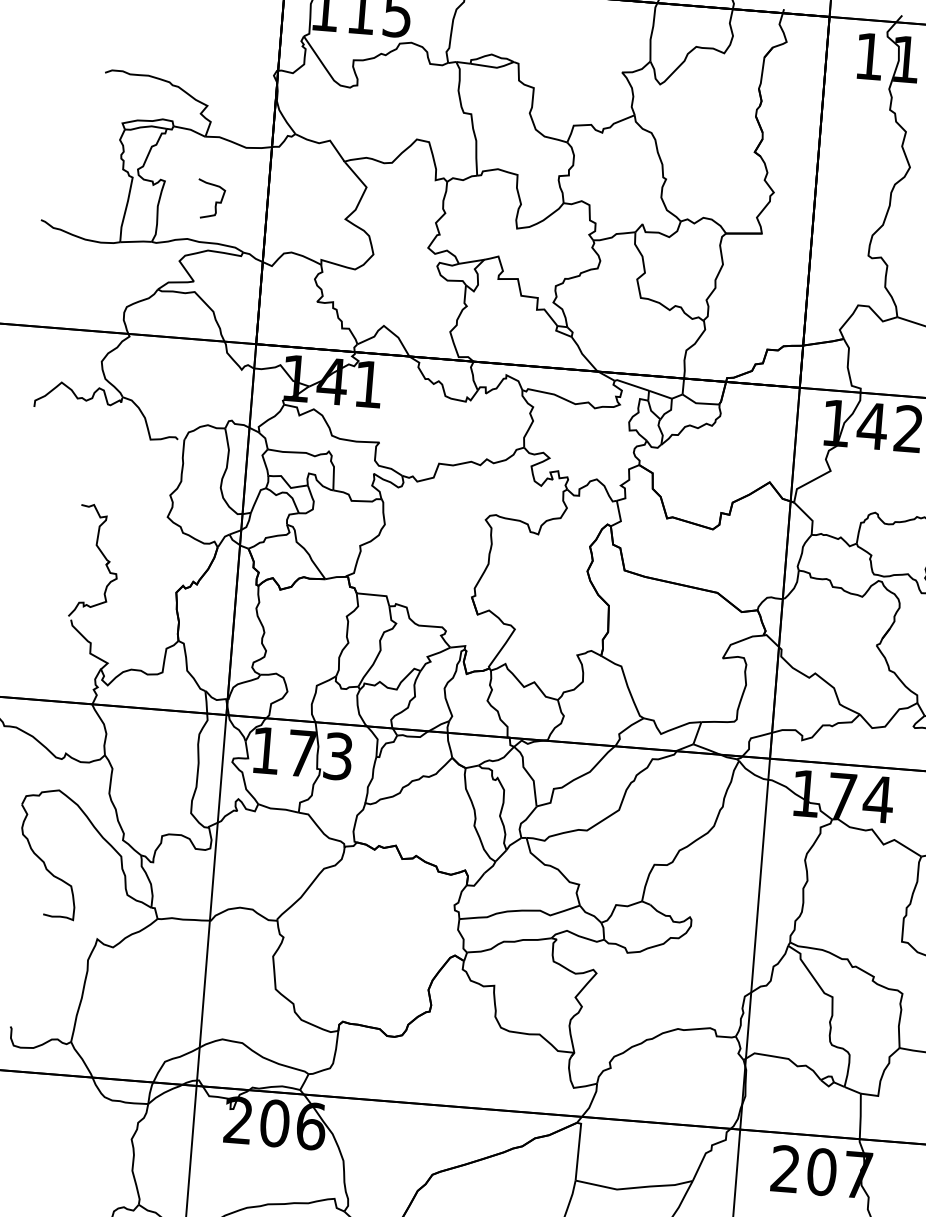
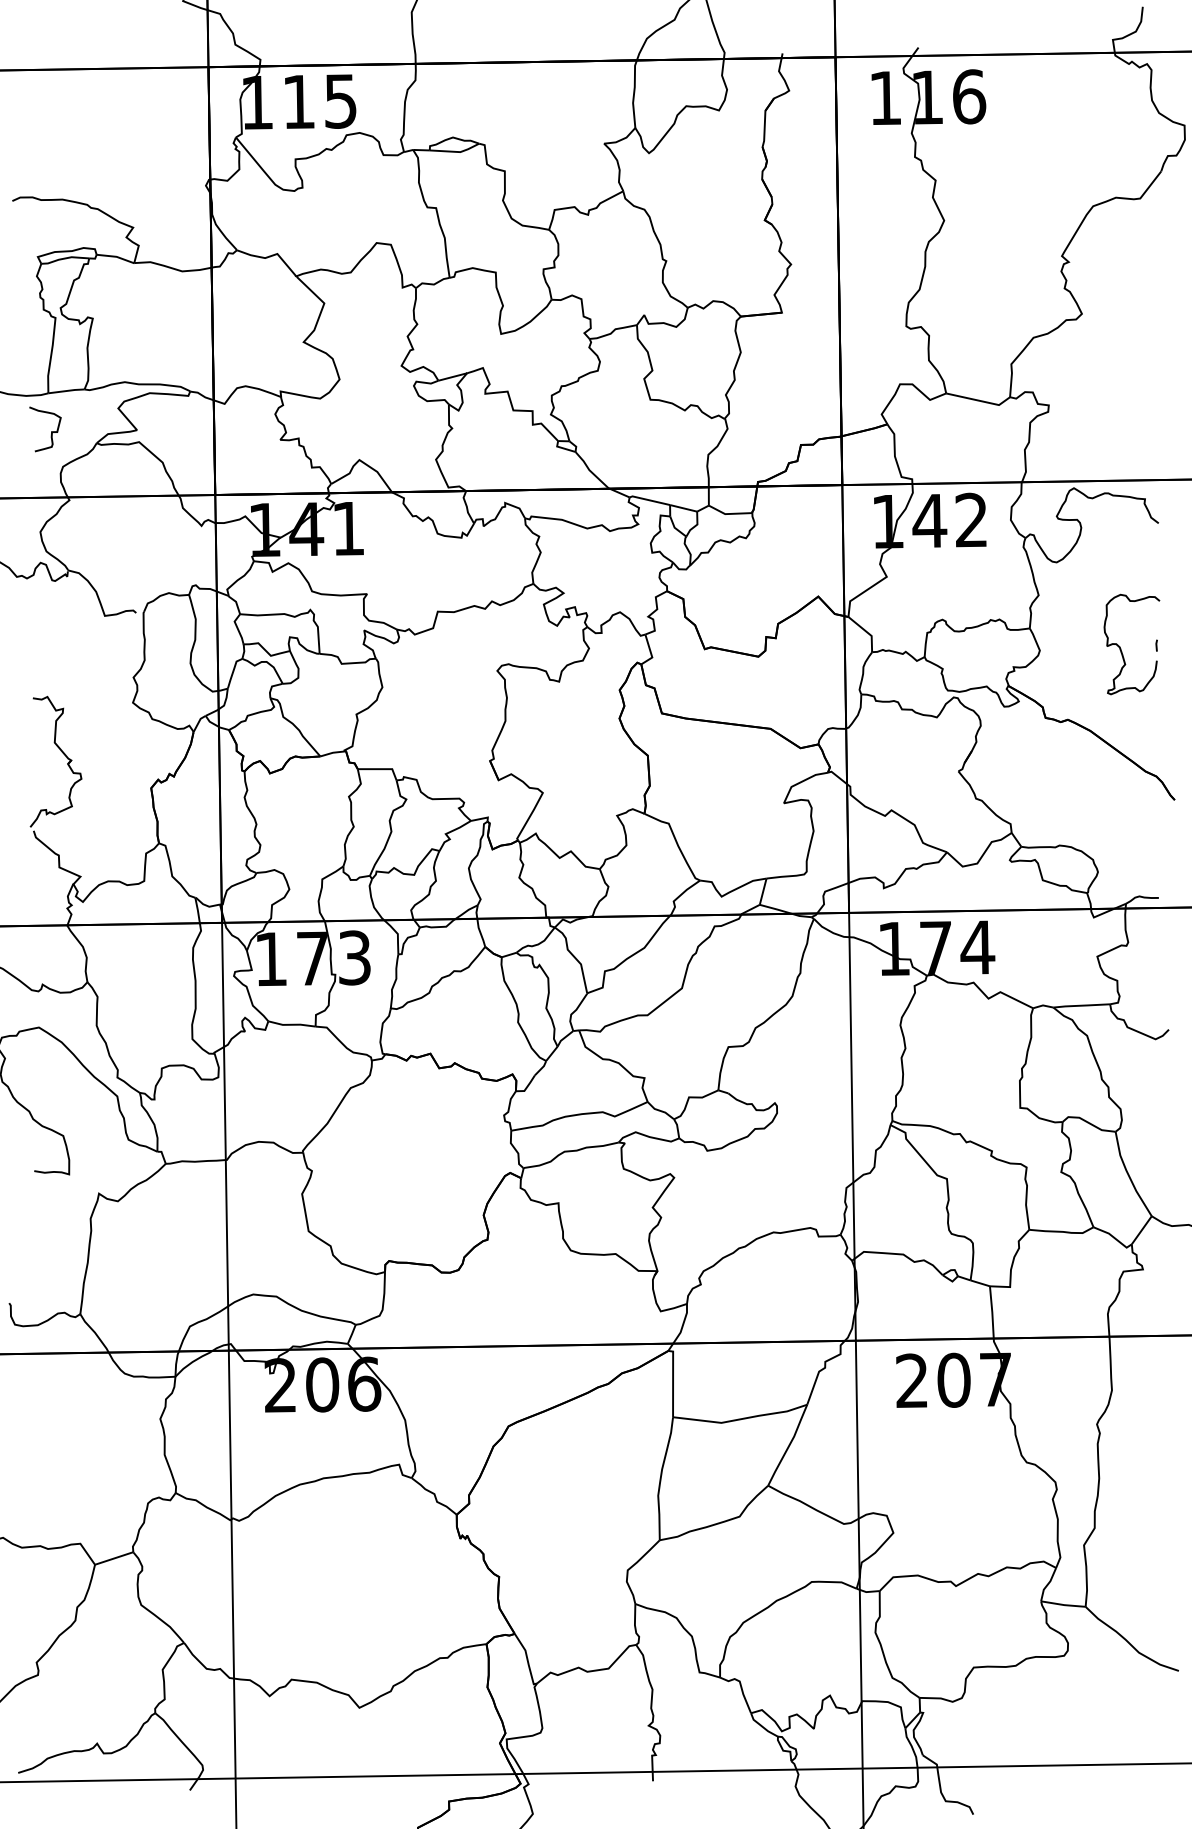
curve: (215, 201) -> (51, 431), moved

